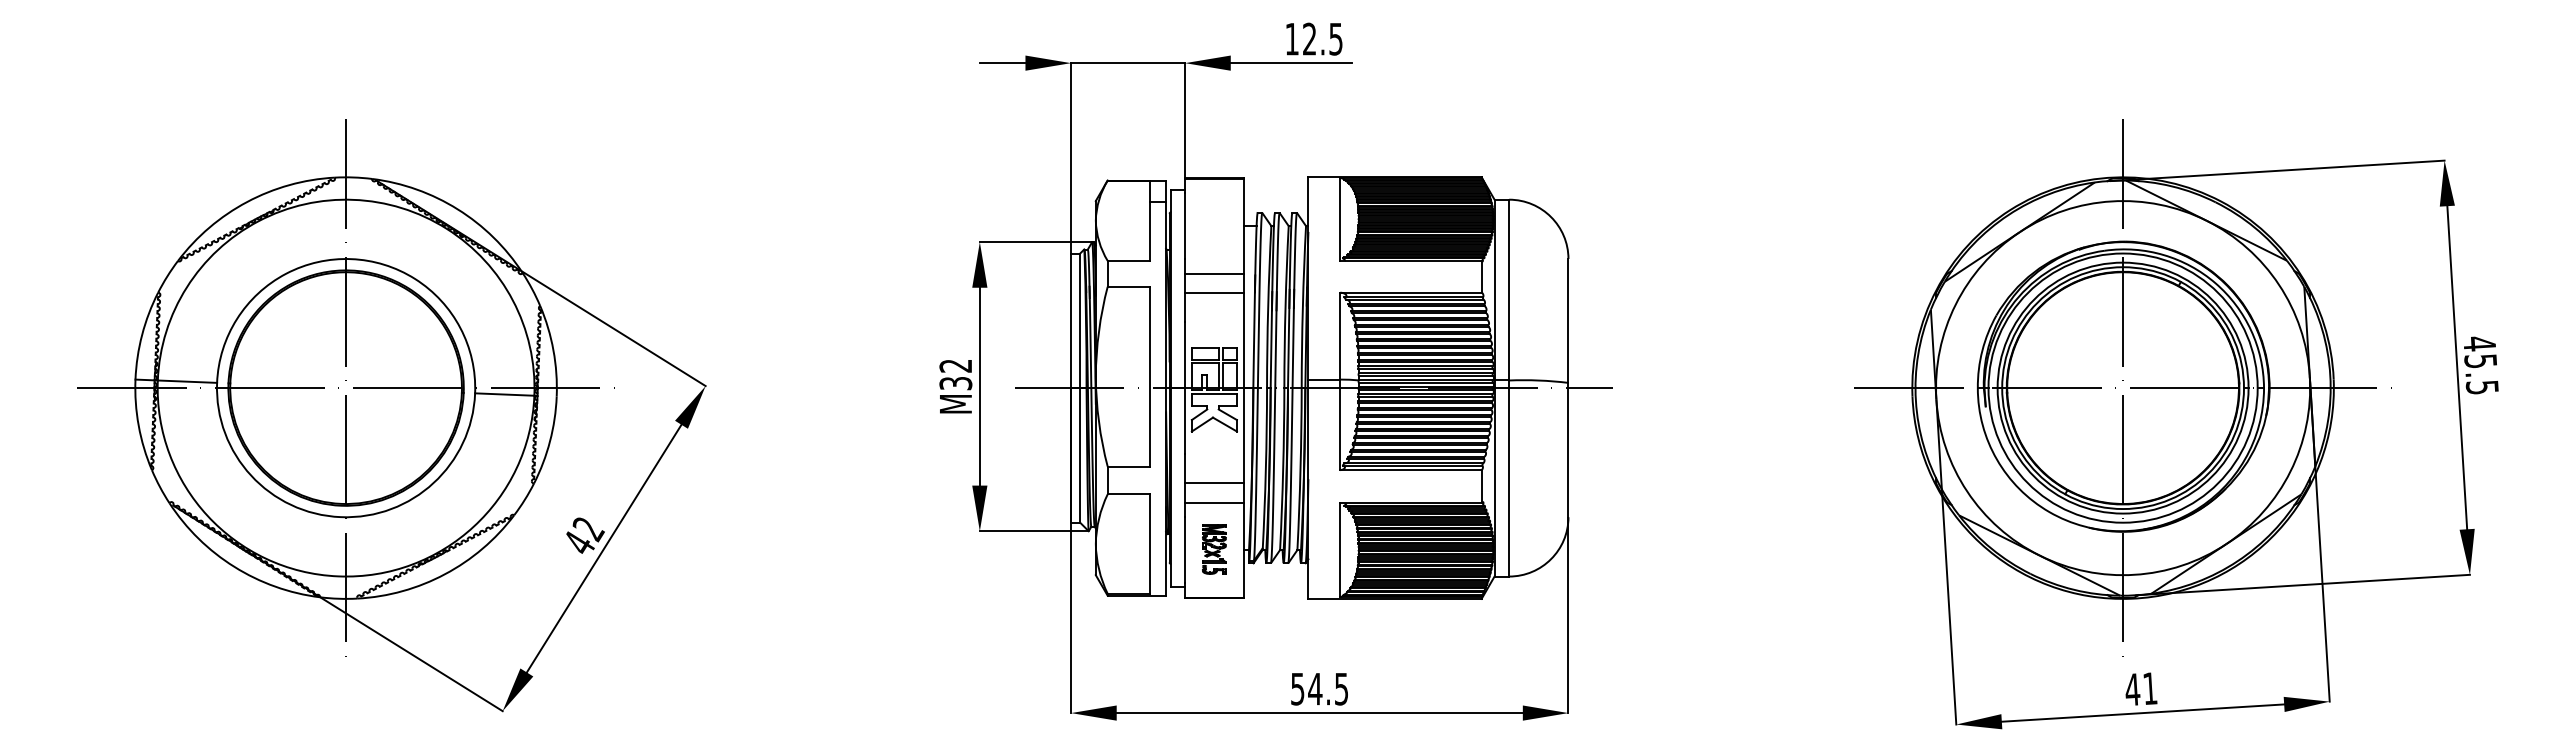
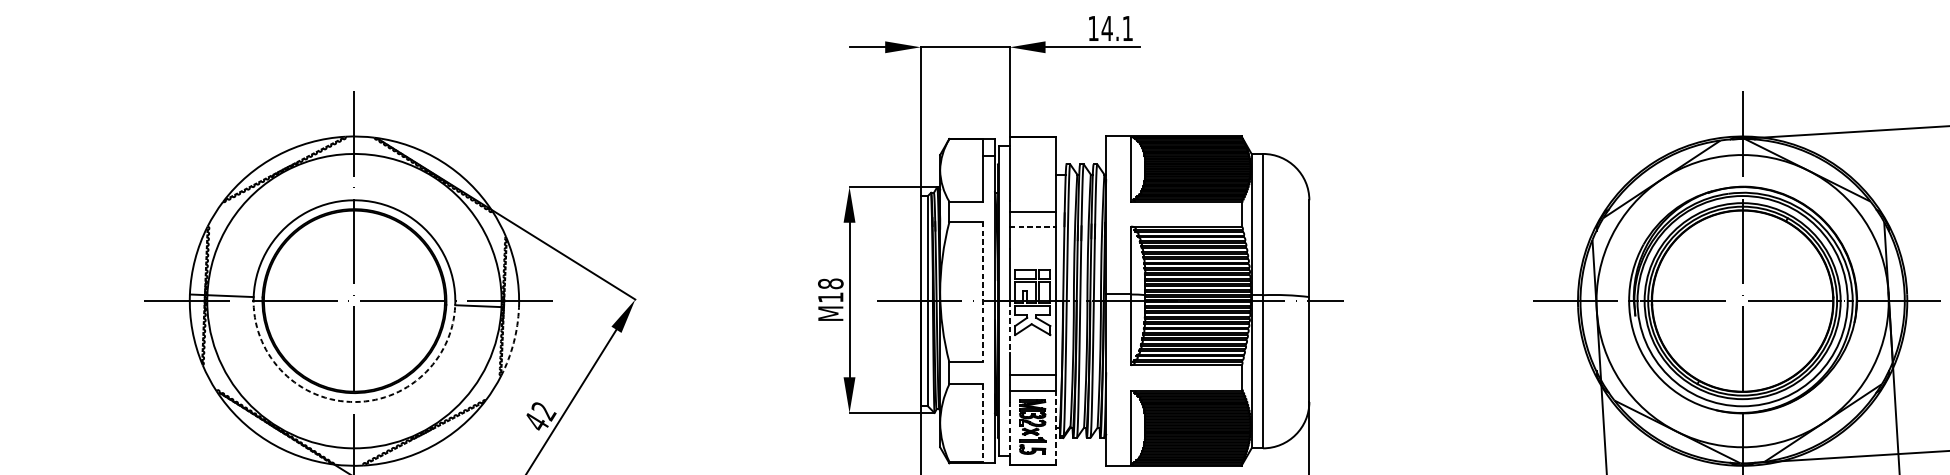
text: (1322, 38) -> (1117, 28), 12.5 -> 14.1
line: (1214, 292) -> (1032, 226), solid -> dashed
text: (955, 374) -> (830, 290), M32 -> M18
line: (1150, 376) -> (982, 292), solid -> dashed
line: (1185, 421) -> (1010, 327), solid -> dashed
arc: (550, 441) -> (514, 342), solid -> dashed
arc: (340, 517) -> (350, 402), solid -> dashed
line: (1150, 544) -> (982, 423), solid -> dashed
part: (1214, 549) -> (1032, 427), size x1.4
line: (1185, 550) -> (1010, 428), solid -> dashed
line: (1244, 550) -> (1056, 428), solid -> dashed

